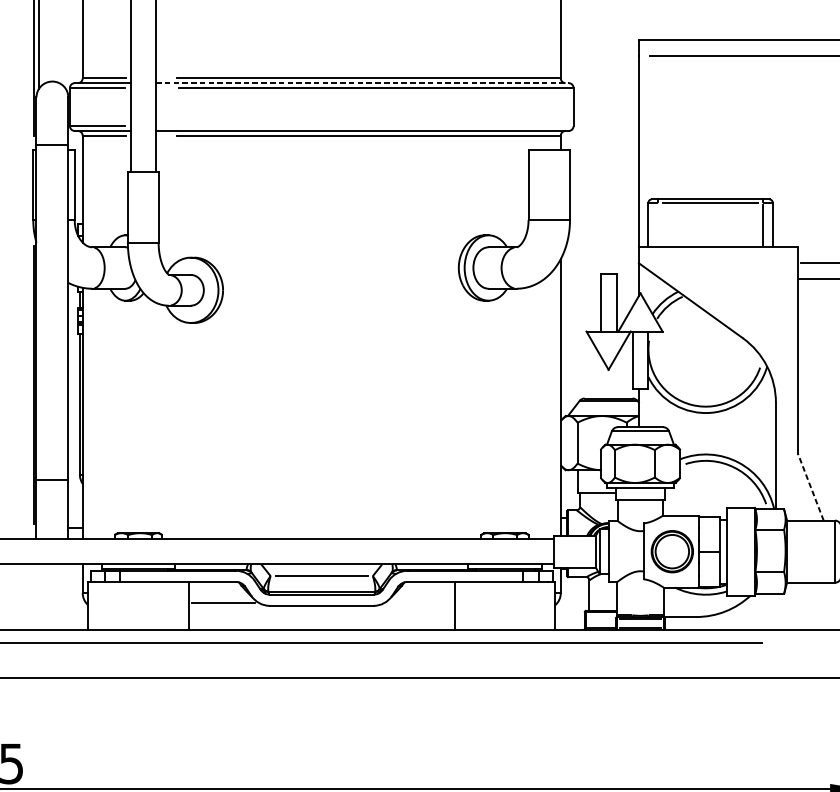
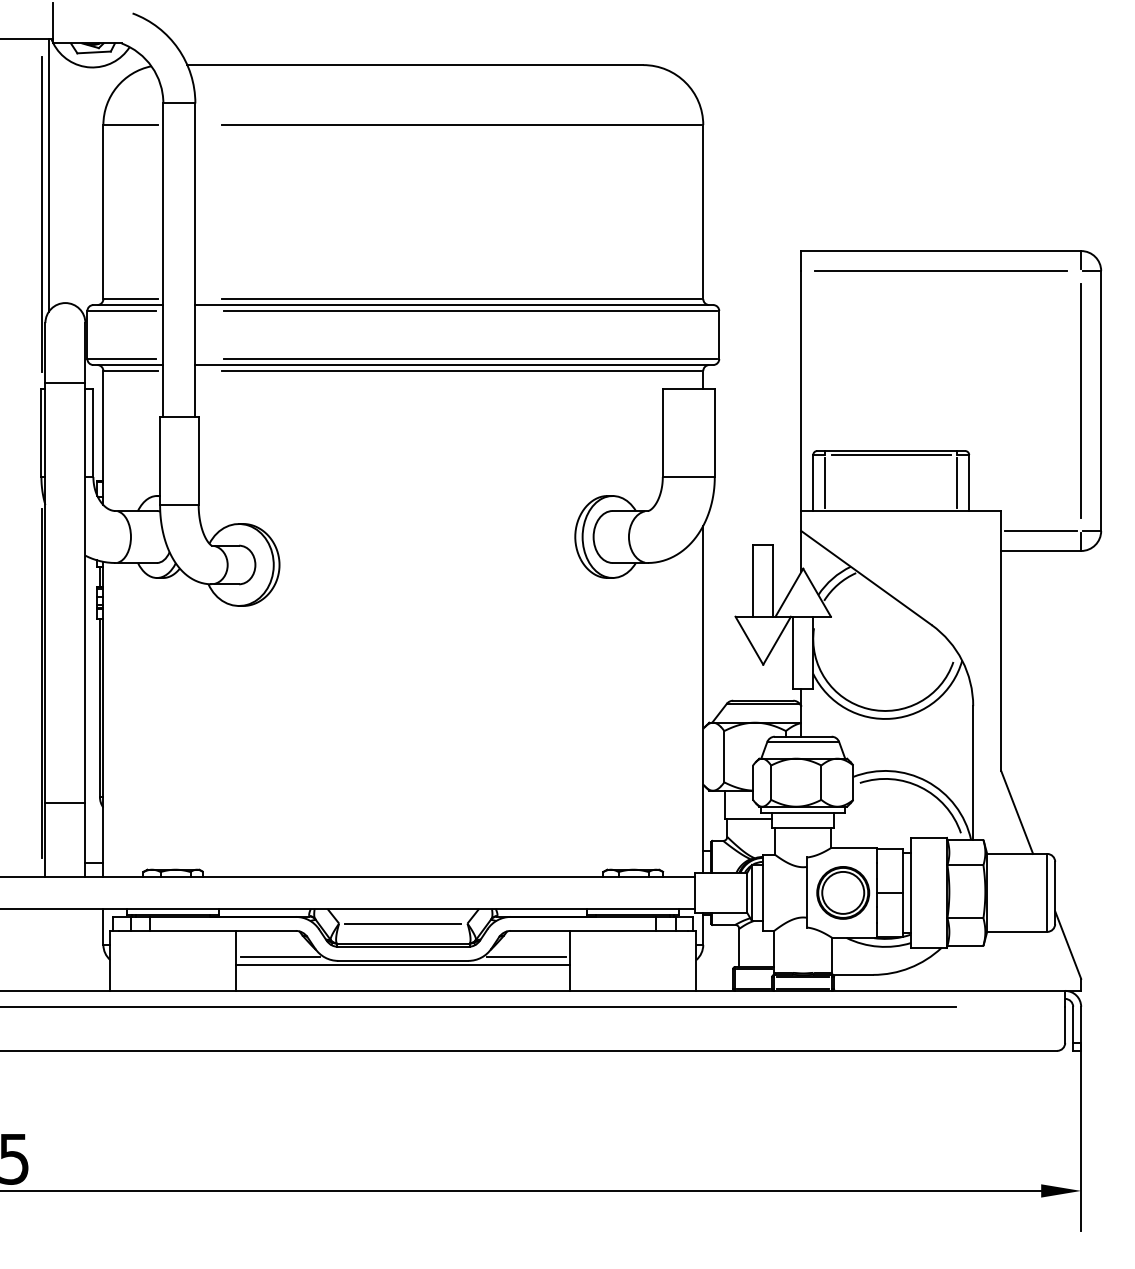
line: (362, 83) -> (454, 305), dashed -> solid
line: (375, 126) -> (470, 359), added
line: (658, 224) -> (825, 482), added
line: (810, 486) -> (1016, 811), dashed -> solid
line: (419, 602) -> (526, 956), added
line: (321, 608) -> (403, 964), added

